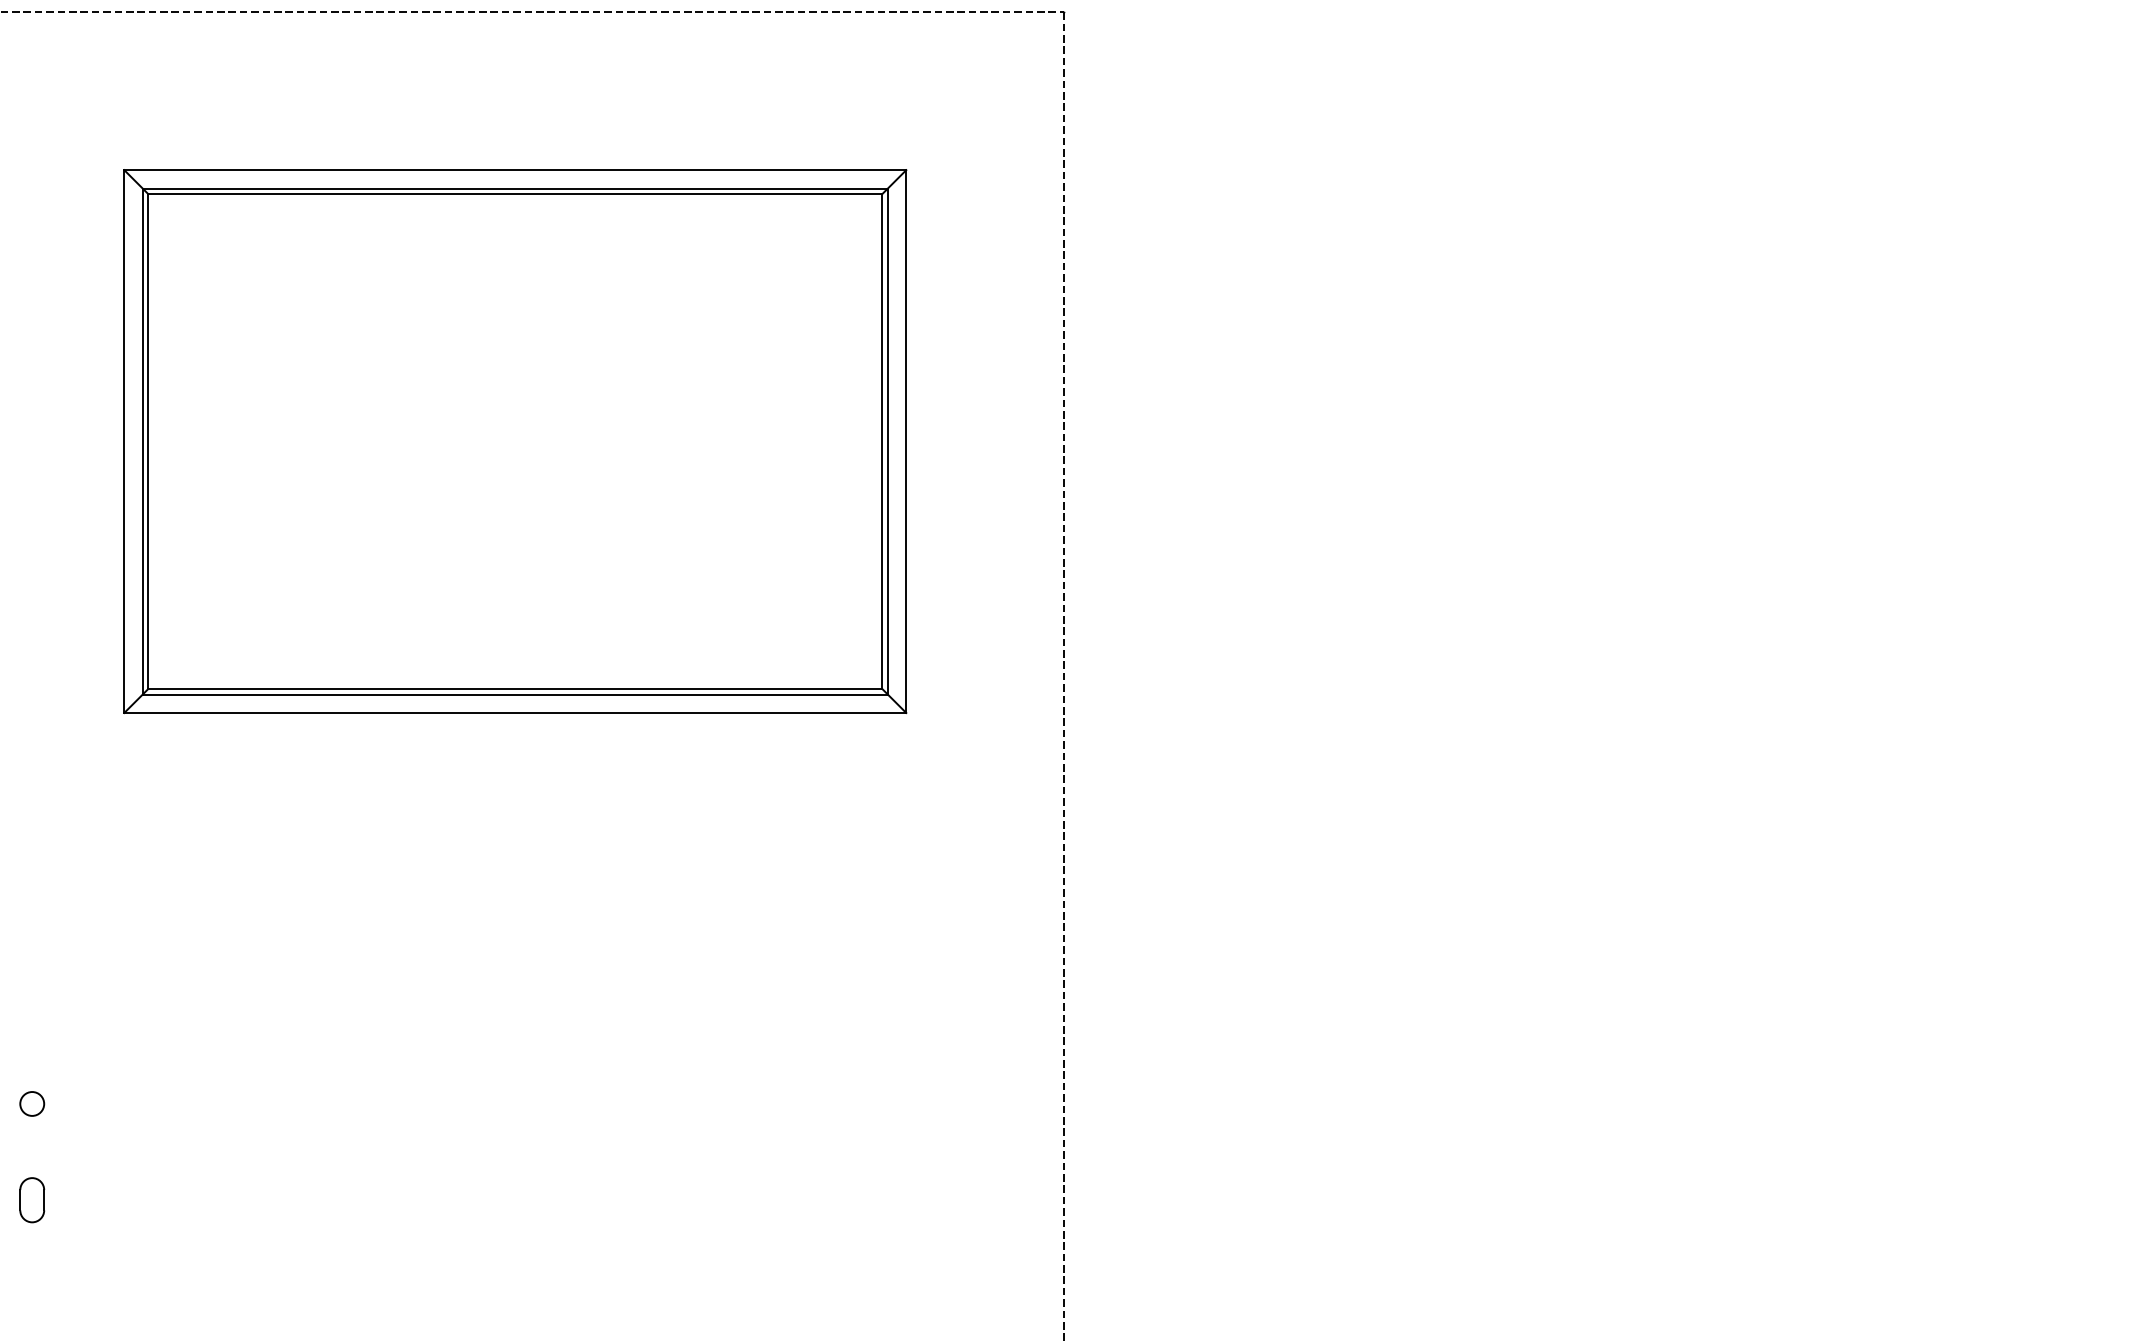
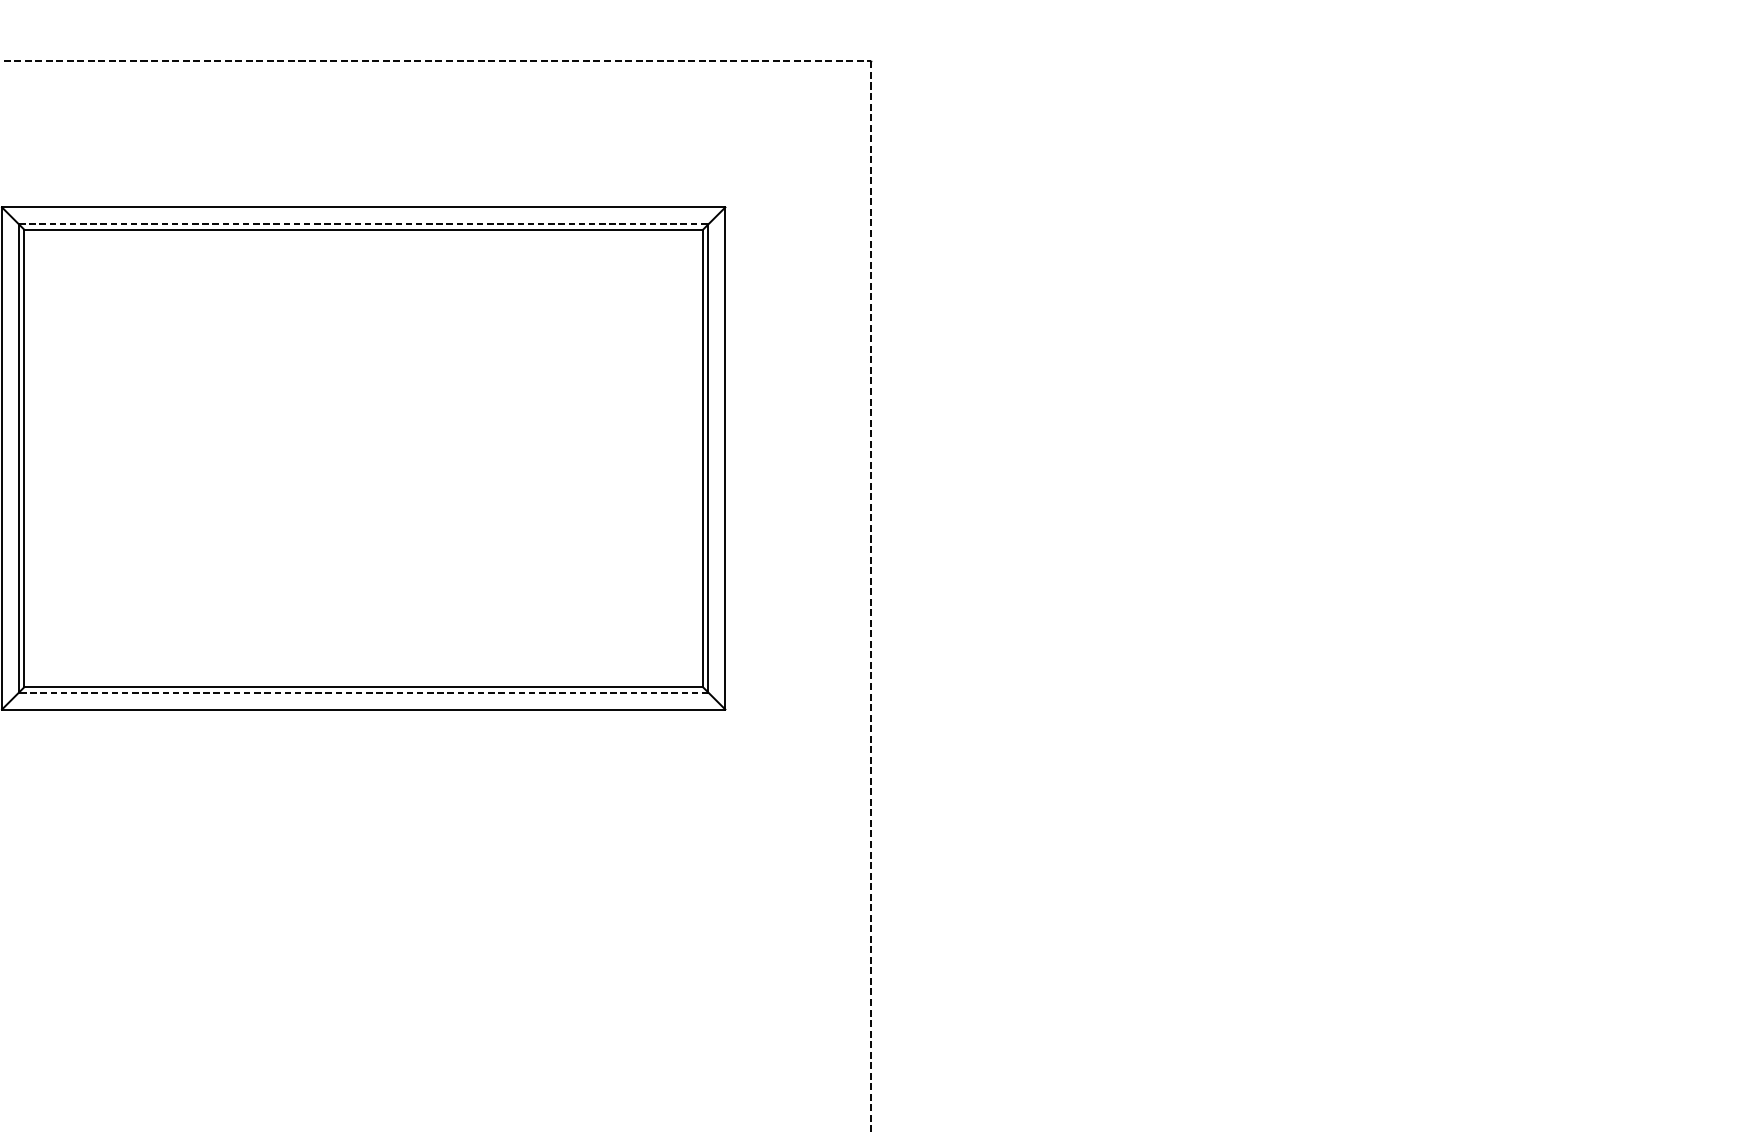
line: (515, 188) -> (363, 224), solid -> dashed
line: (515, 694) -> (363, 692), solid -> dashed

